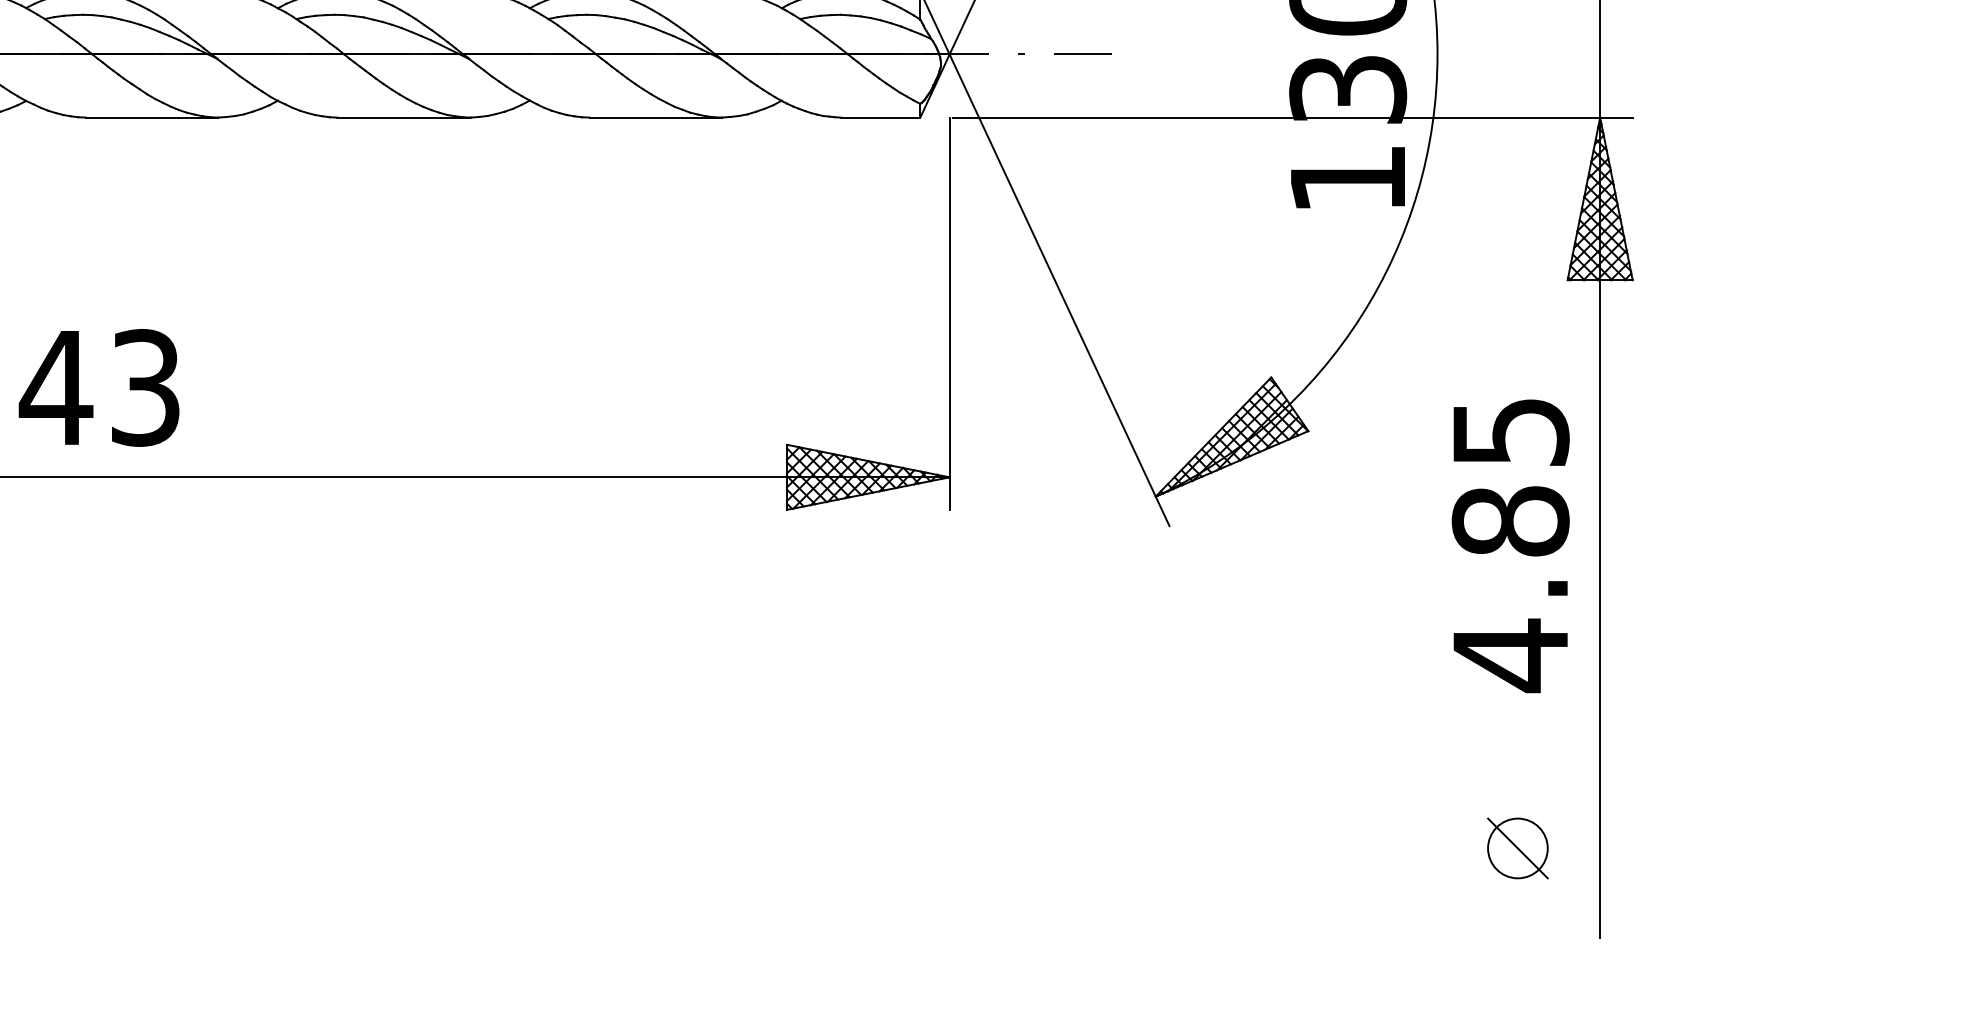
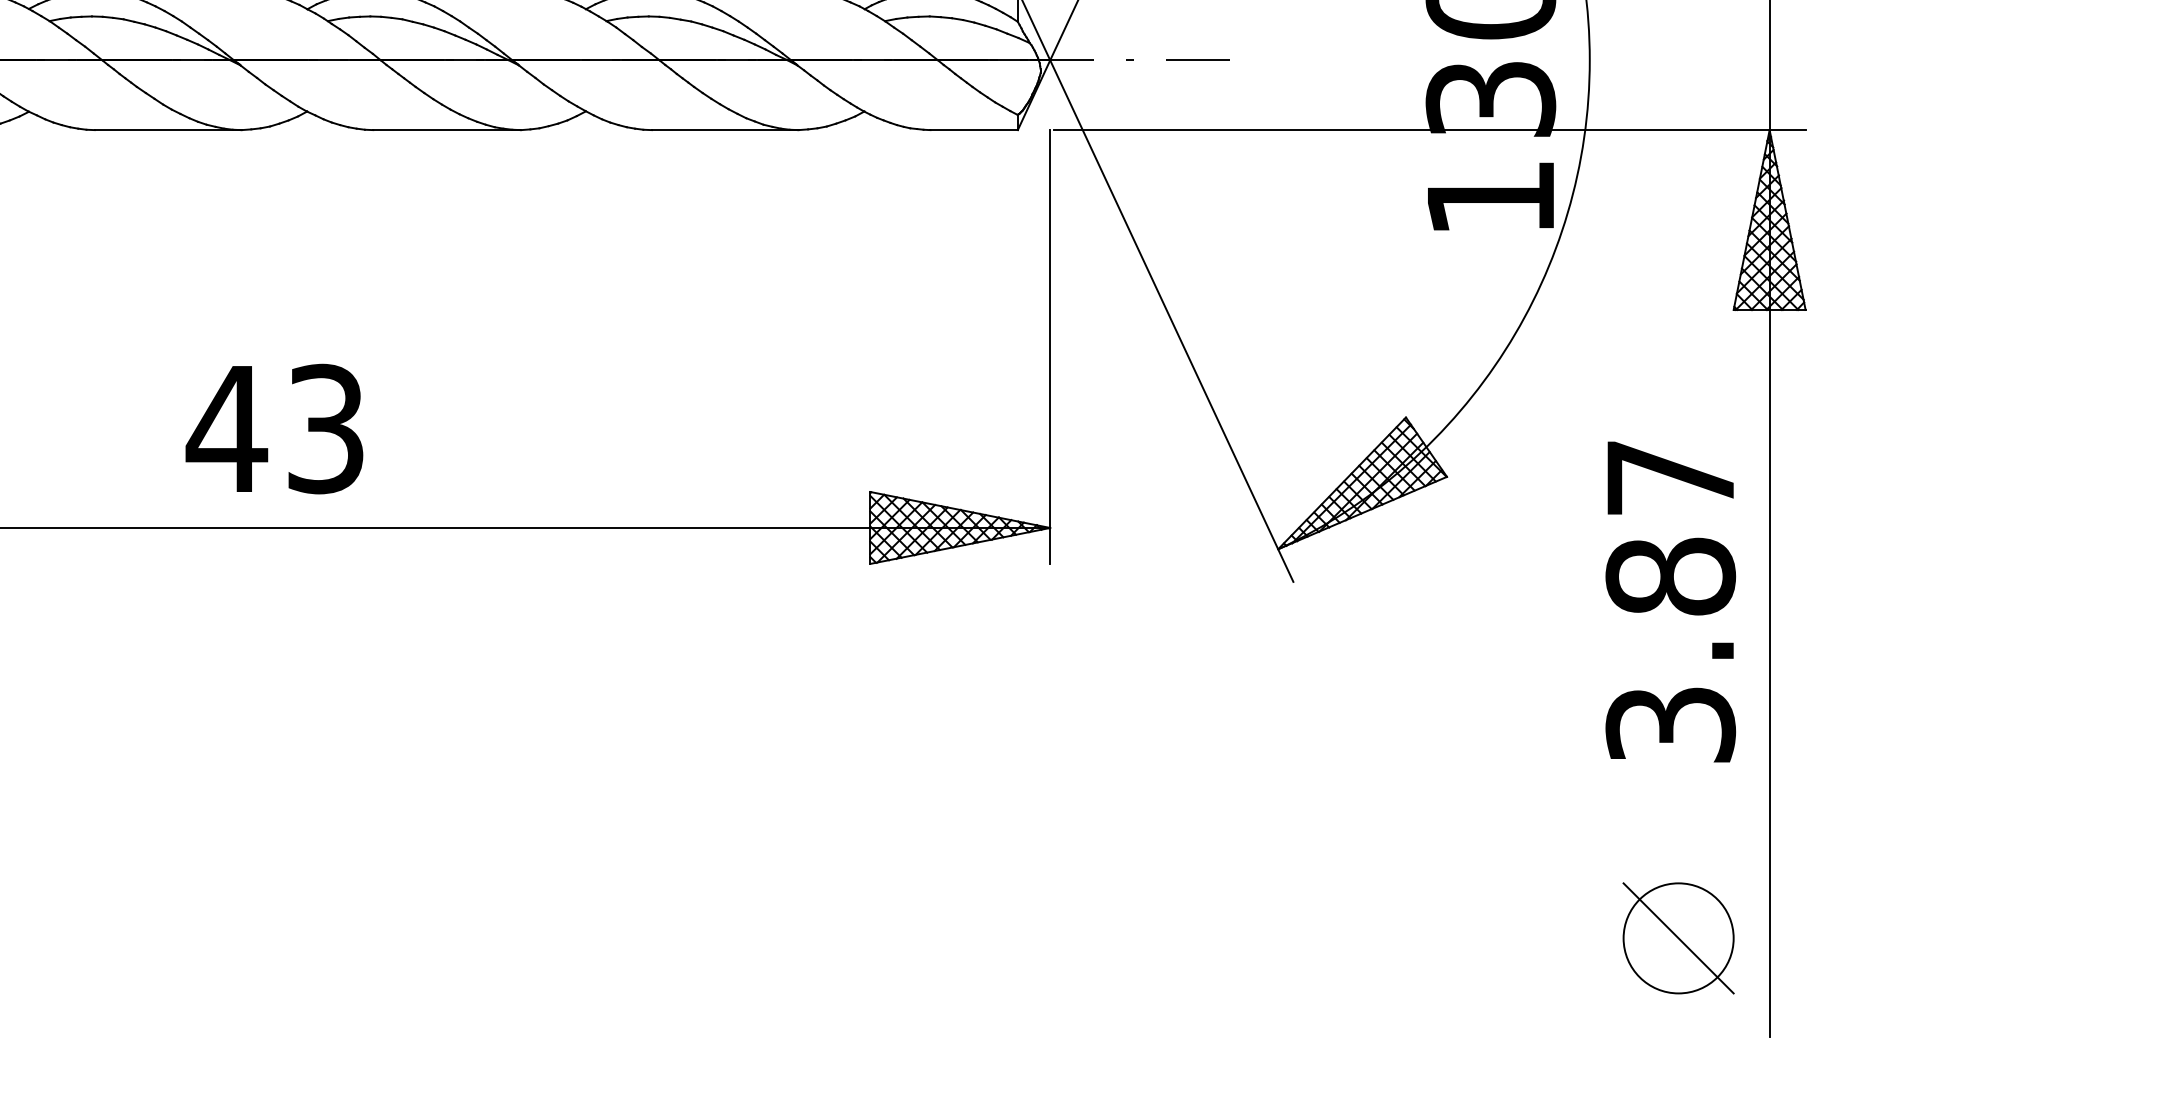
text: (98, 387) -> (273, 428), moved
text: (1510, 546) -> (1670, 604), 4.85 -> 3.87
part: (1517, 848) -> (1678, 938), size x1.67

